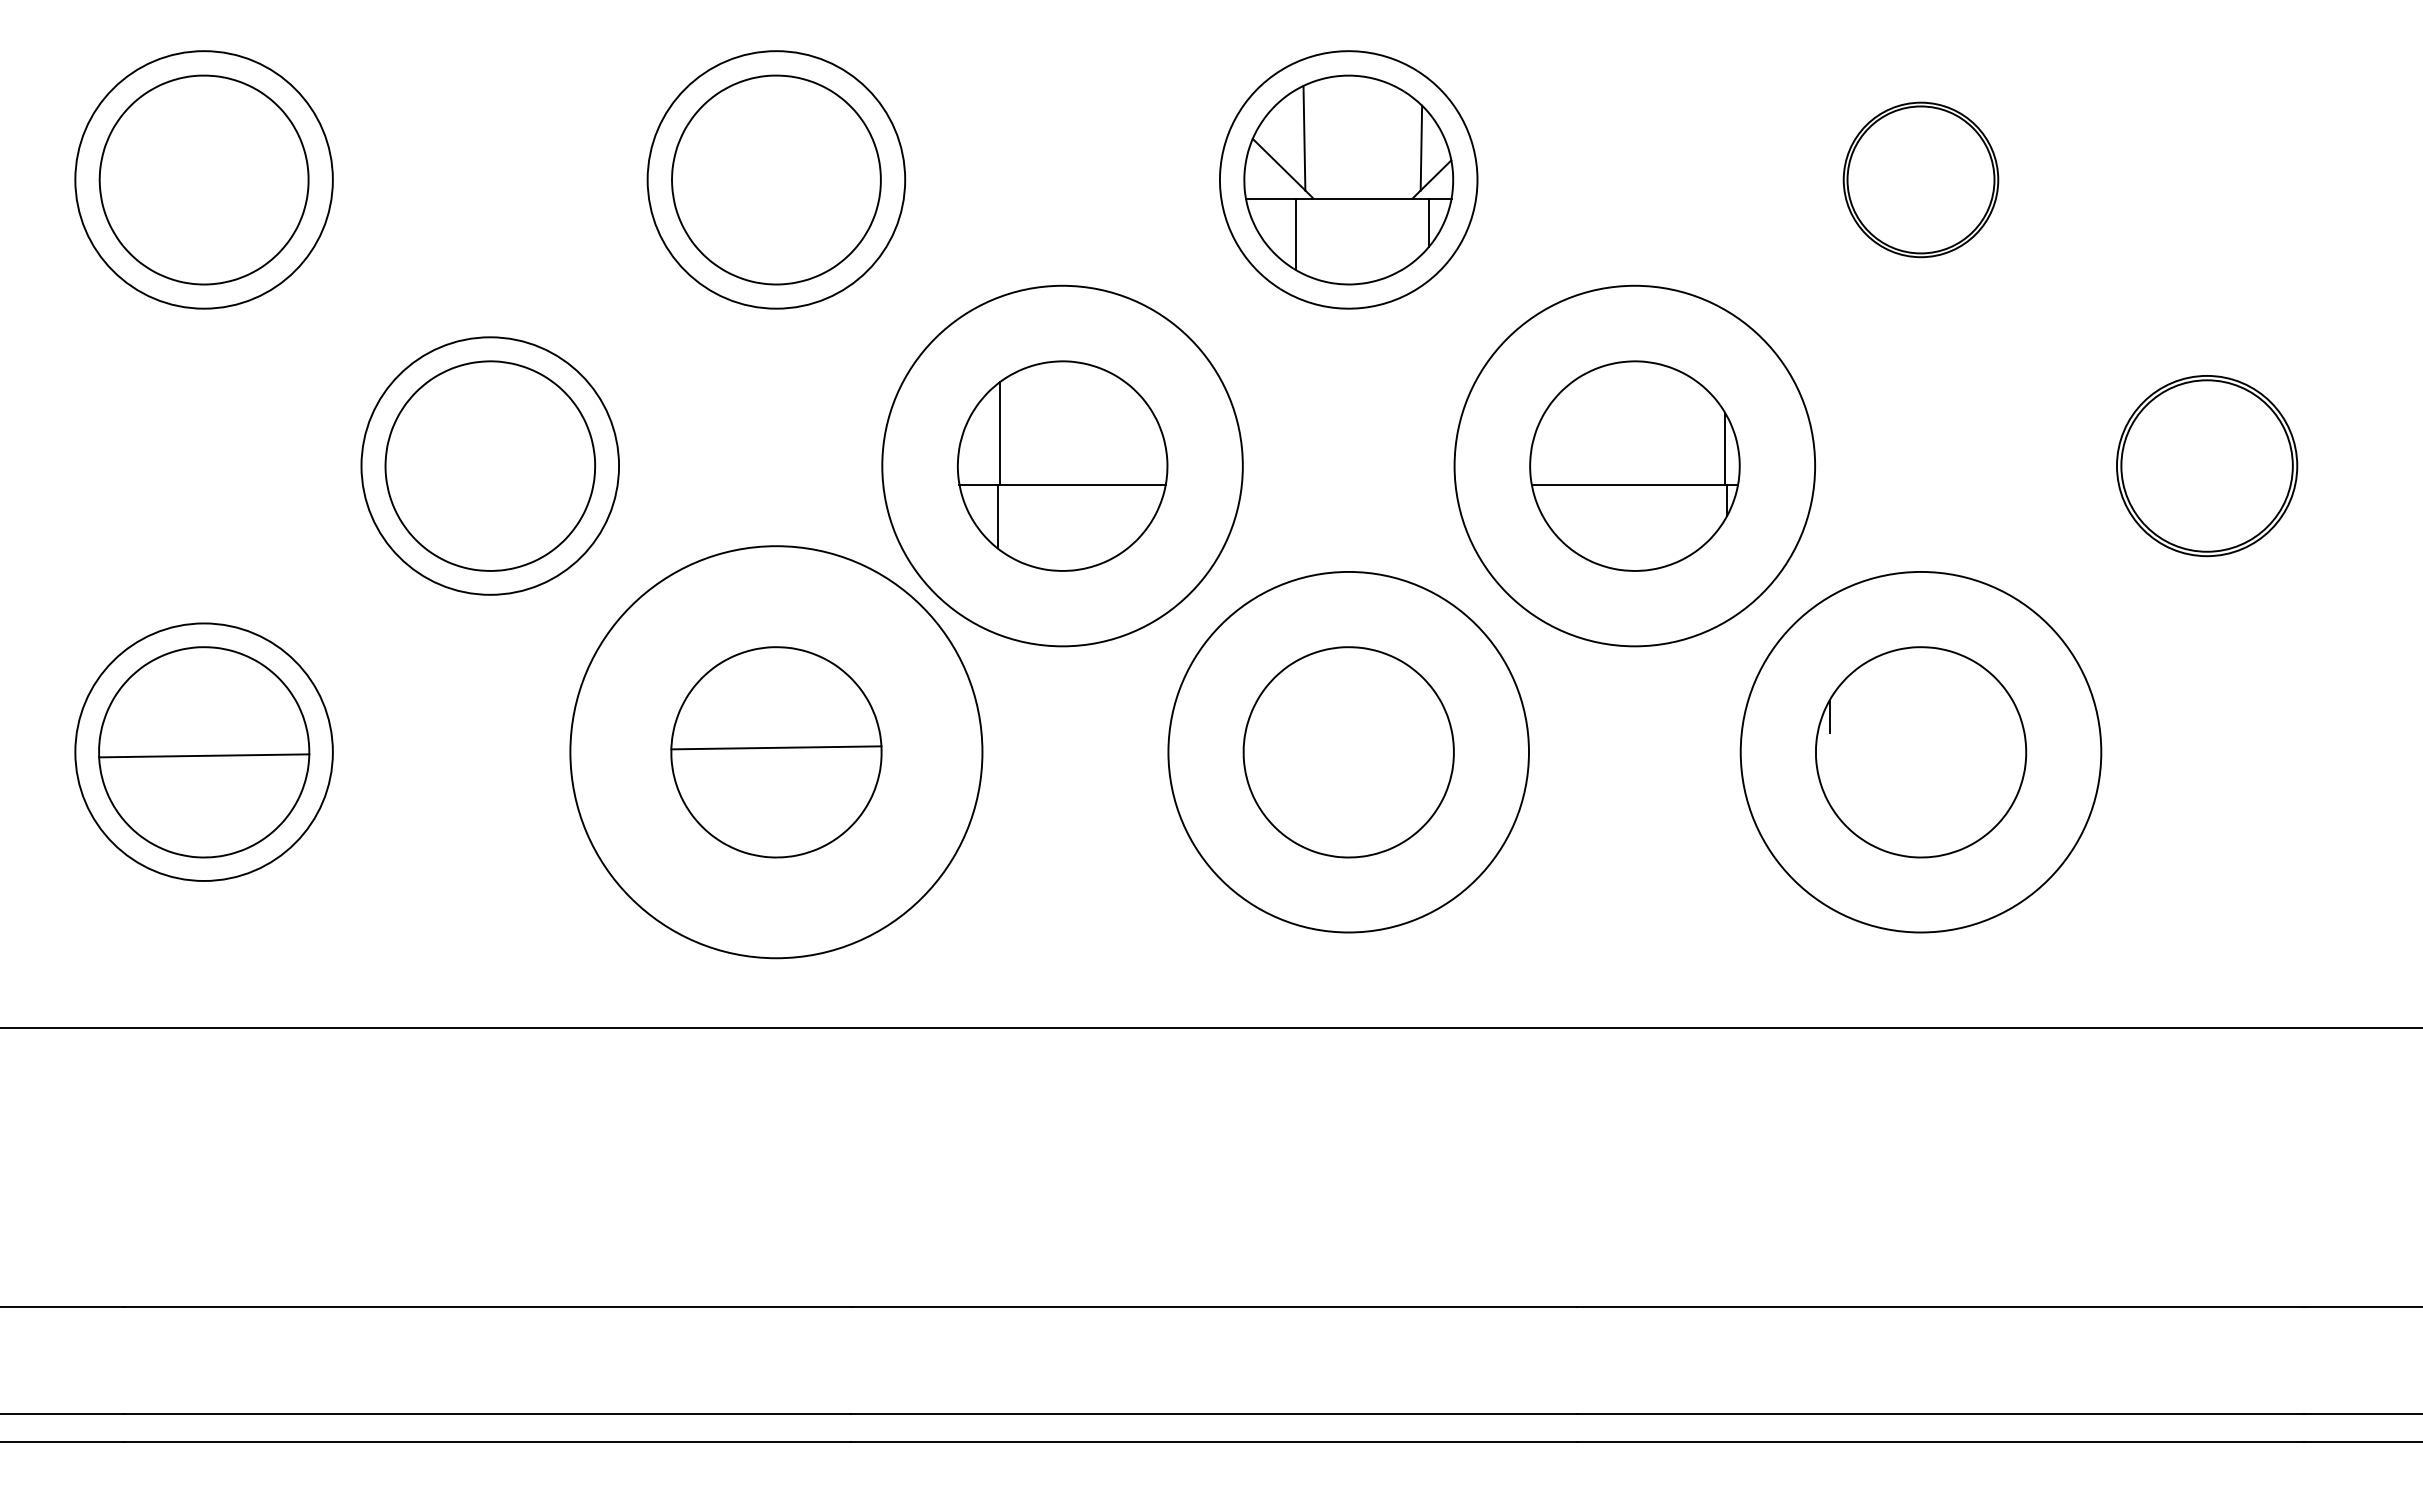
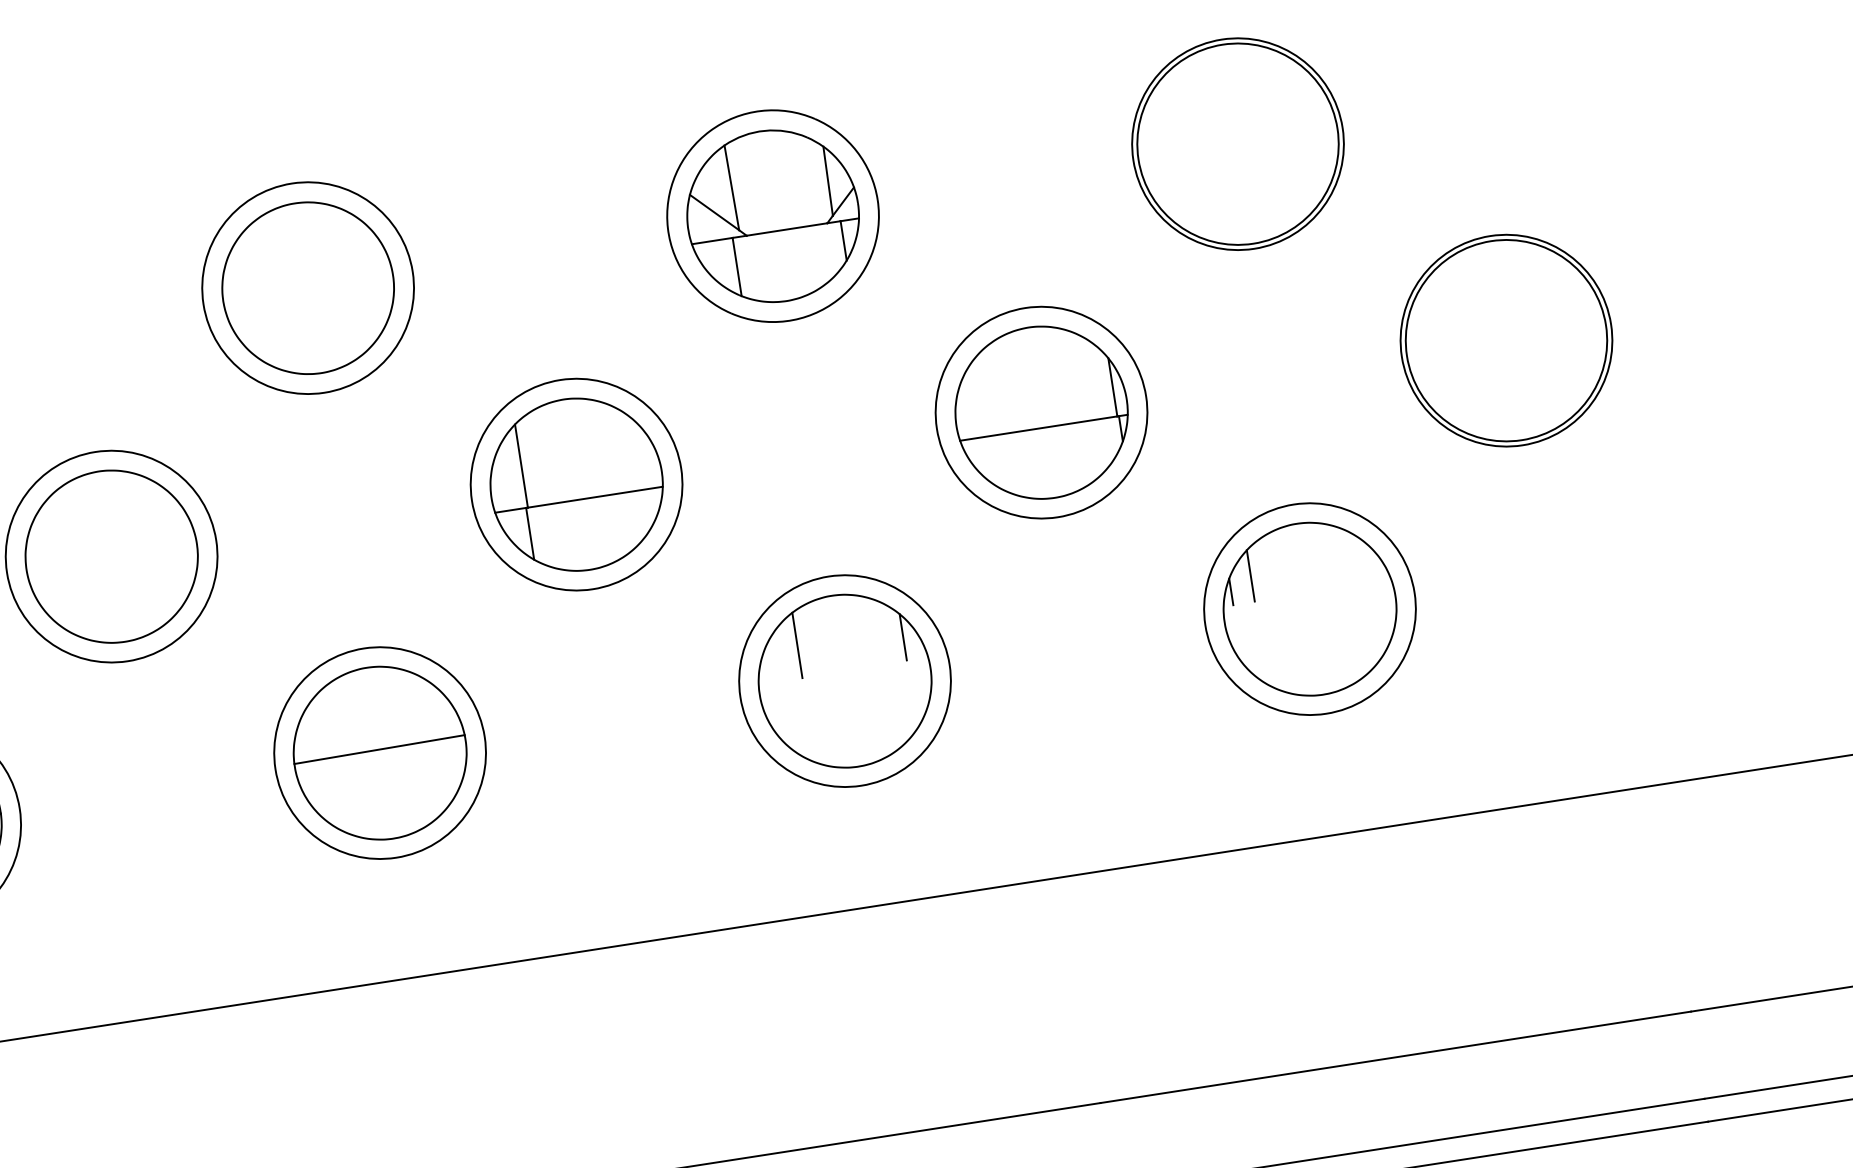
part: (1920, 179) -> (1237, 143), size x1.67
circle: (1062, 465) -> (576, 484), size x0.71
circle: (1634, 465) -> (1041, 412), size x0.71
part: (2206, 465) -> (1505, 340), size x1.43
line: (1298, 700) -> (797, 645), added
line: (1856, 700) -> (1251, 575), added
line: (1426, 709) -> (902, 636), added
circle: (776, 751) -> (380, 752), size x0.62
circle: (1348, 751) -> (844, 680), size x0.71
circle: (1920, 751) -> (1309, 608), size x0.71

